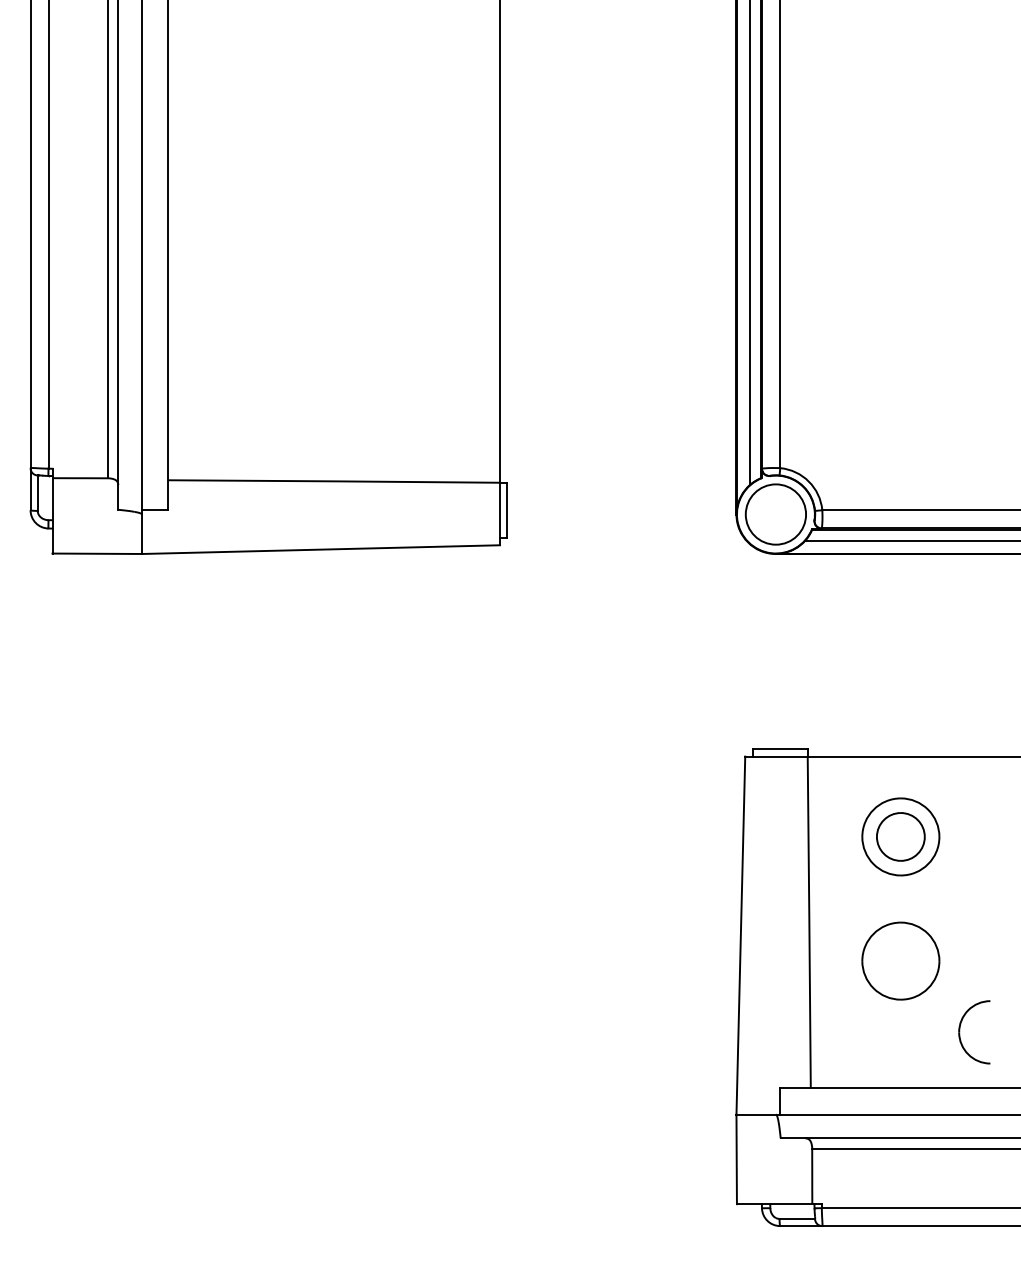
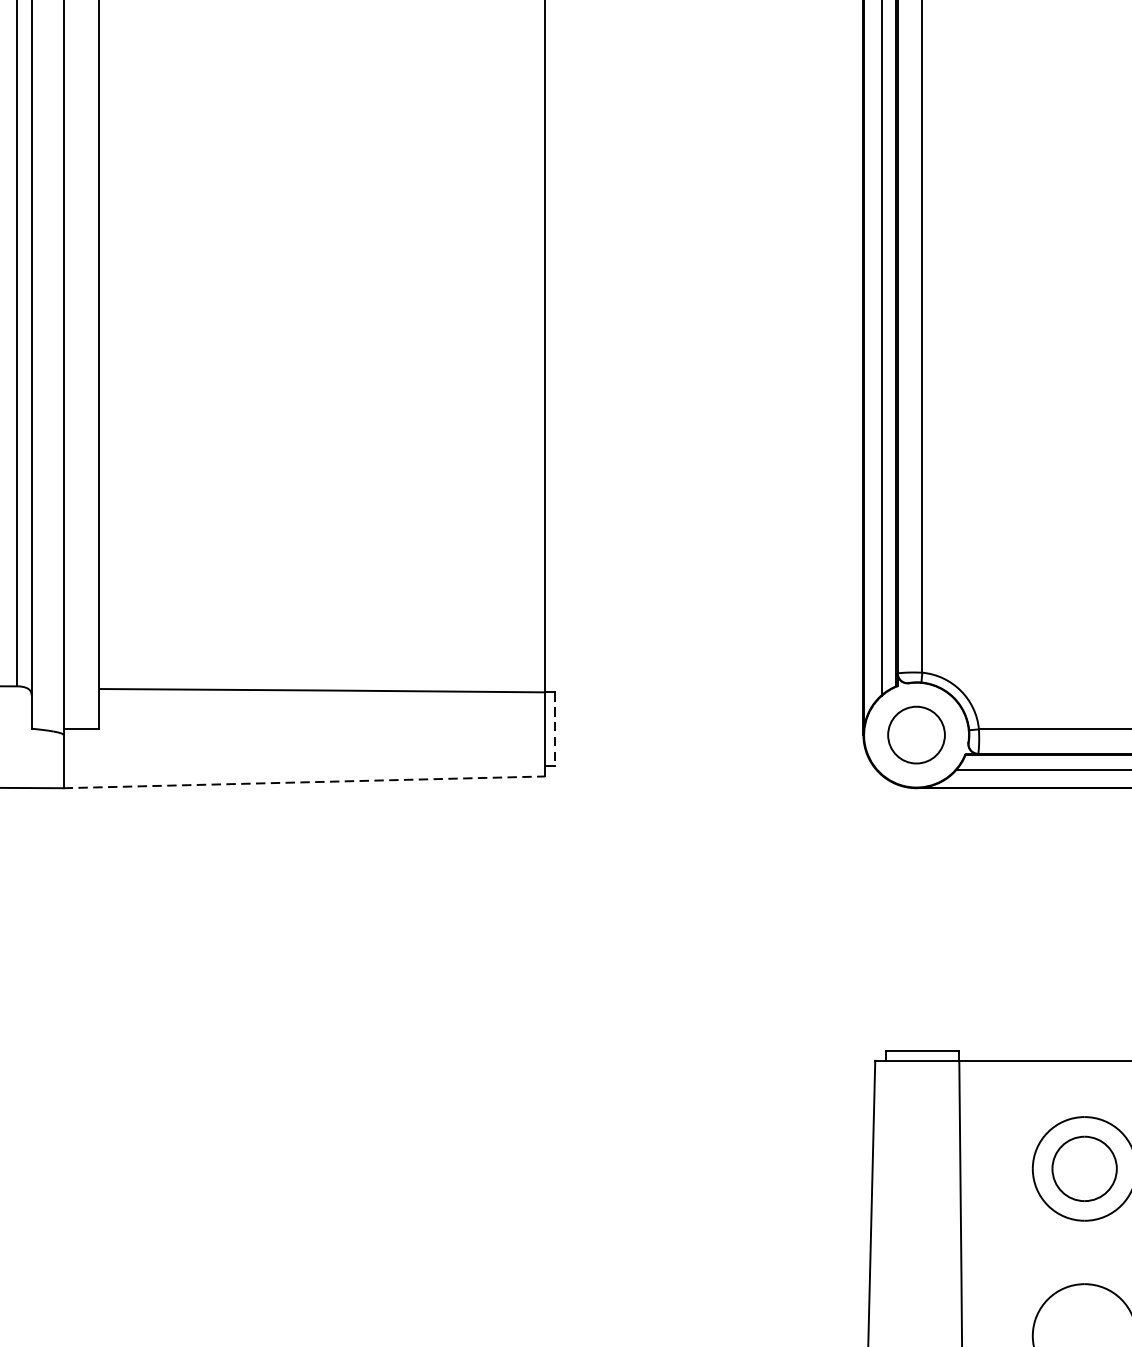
line: (507, 510) -> (555, 729), solid -> dashed
circle: (775, 514) -> (915, 735), size x0.7
line: (321, 549) -> (305, 782), solid -> dashed

